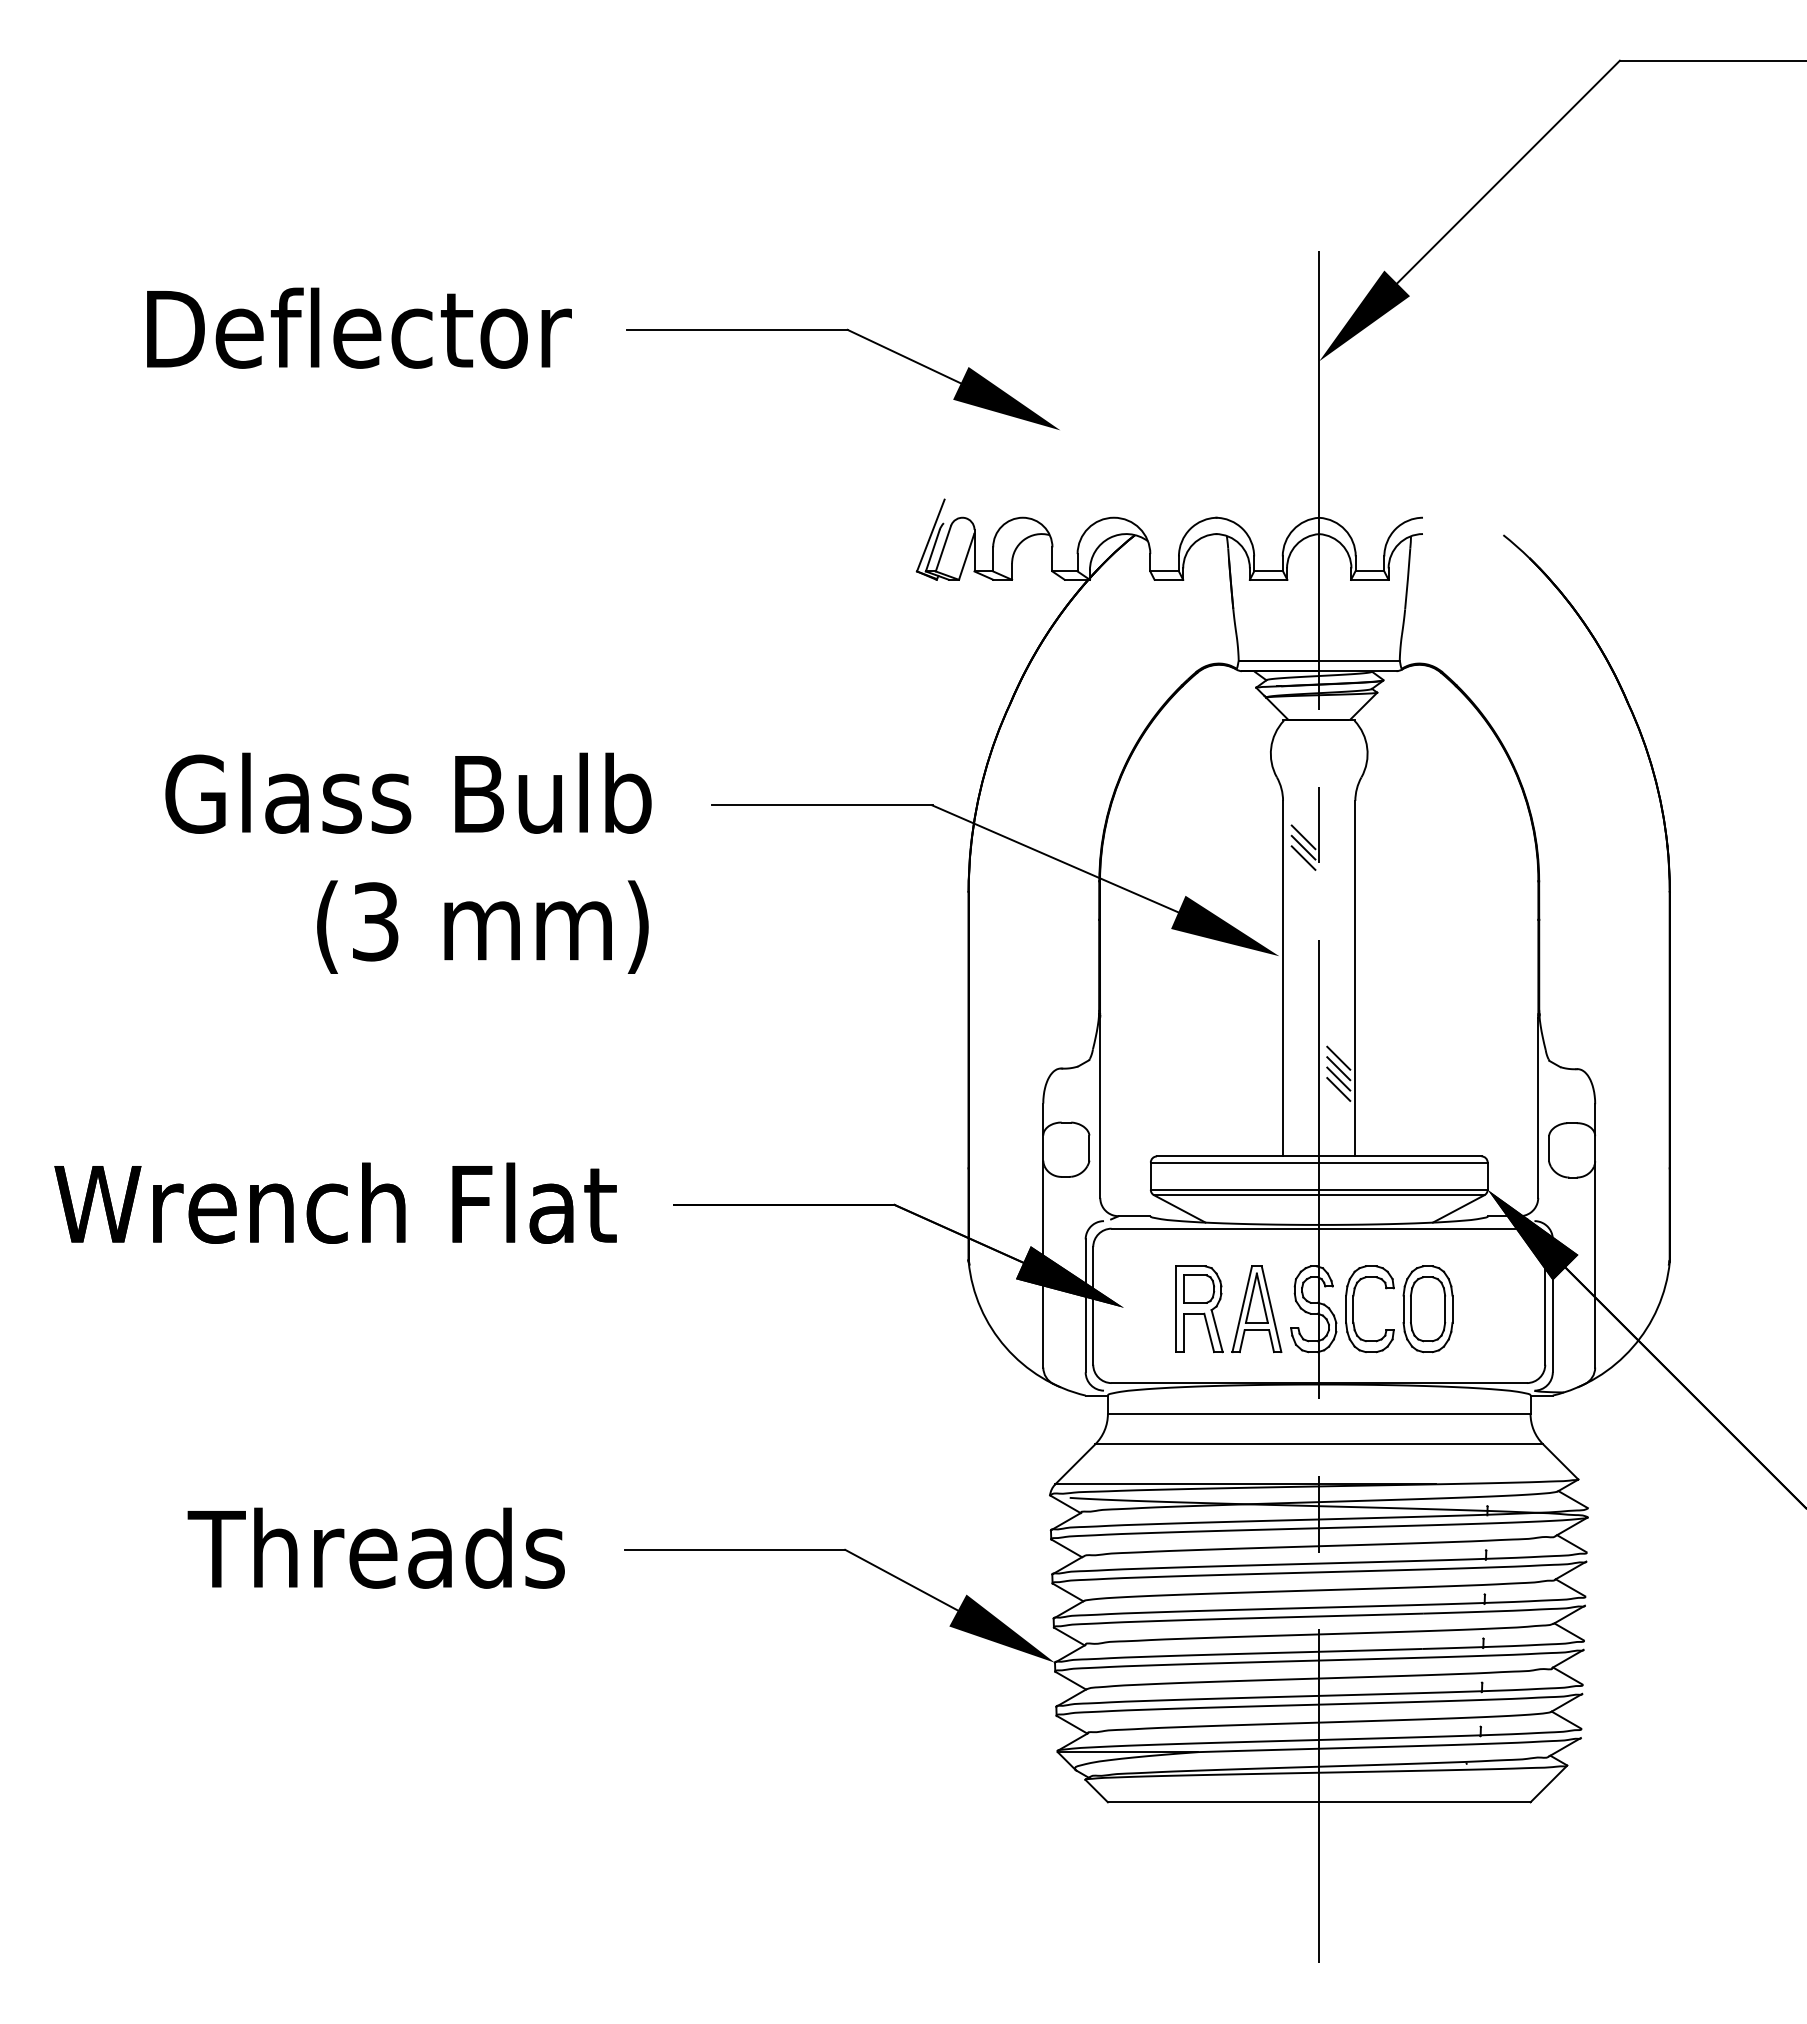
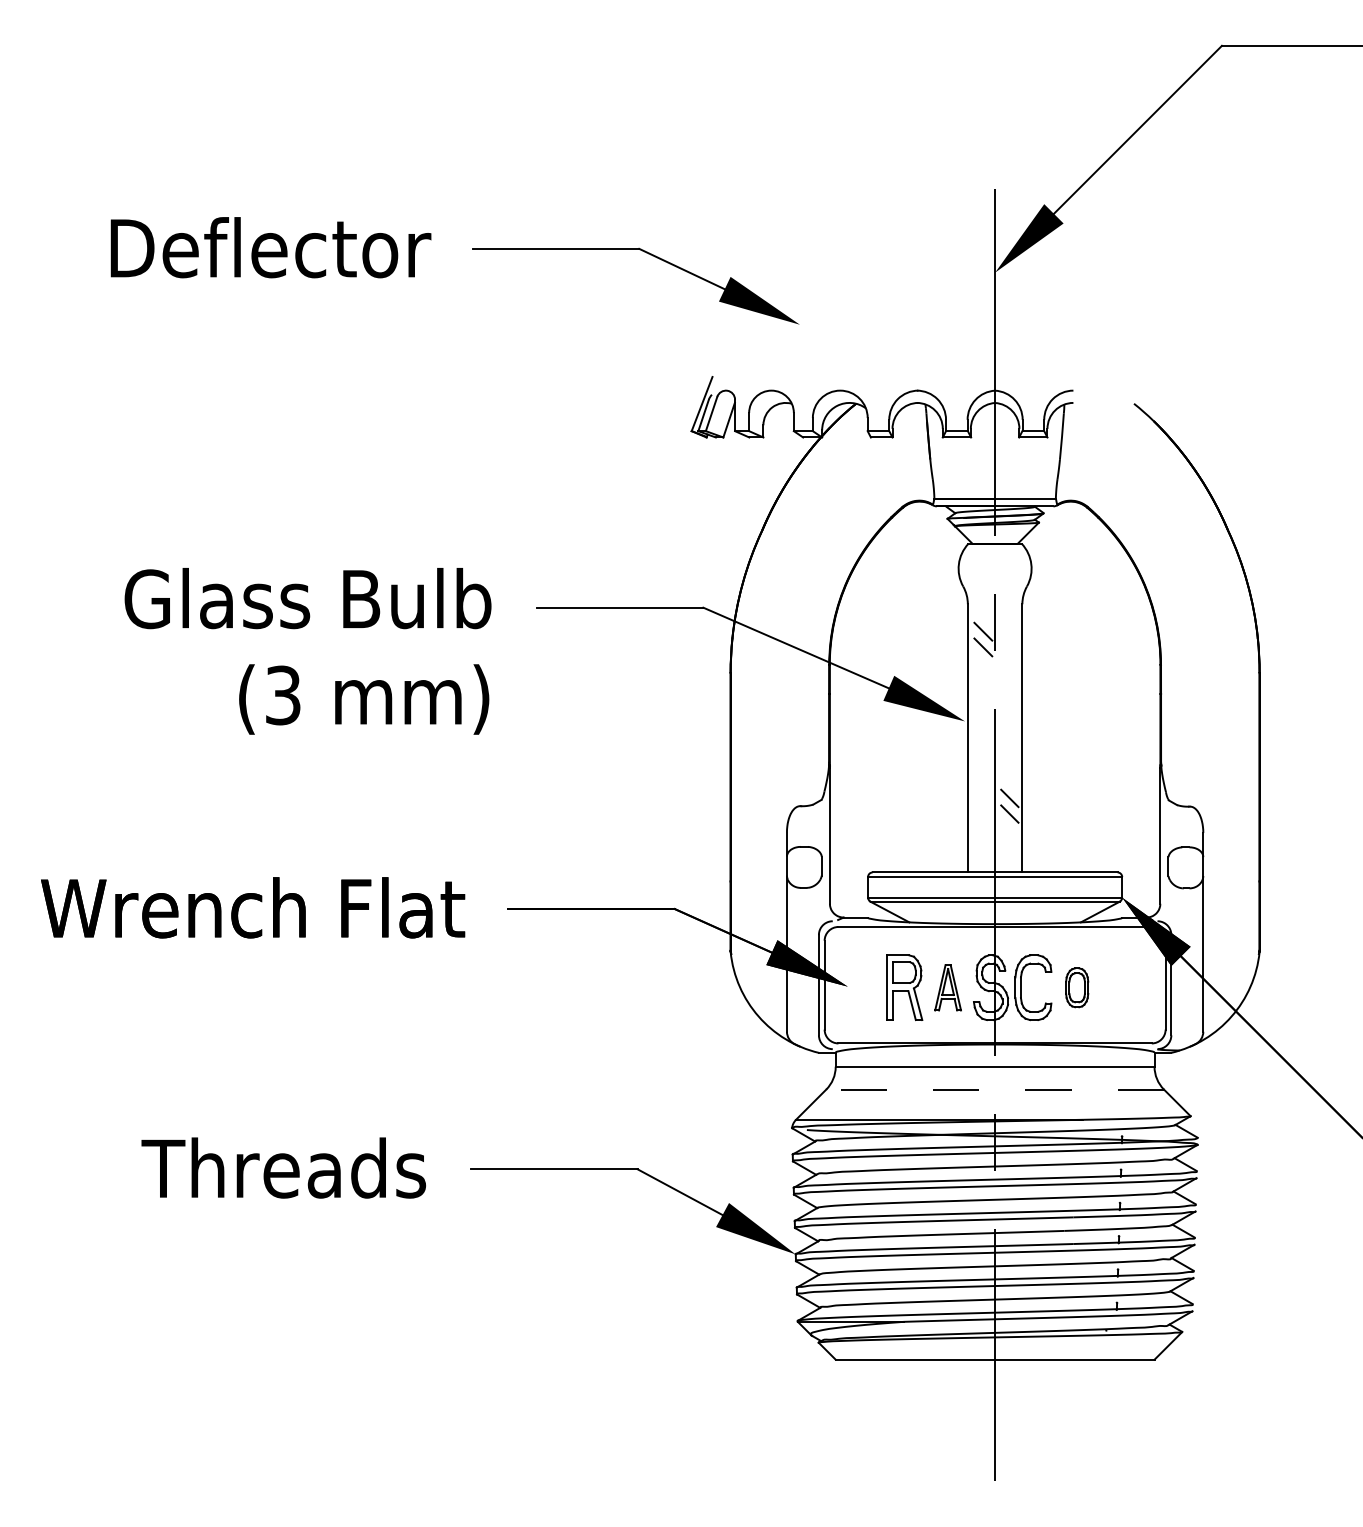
line: (1303, 847) -> (983, 639), removed
line: (1338, 1068) -> (1009, 806), removed
line: (1338, 1089) -> (1009, 821), removed
part: (1256, 1309) -> (947, 987), size x0.7
part: (1427, 1309) -> (1076, 987), size x0.6
line: (1319, 1444) -> (995, 1089), solid -> dashed

